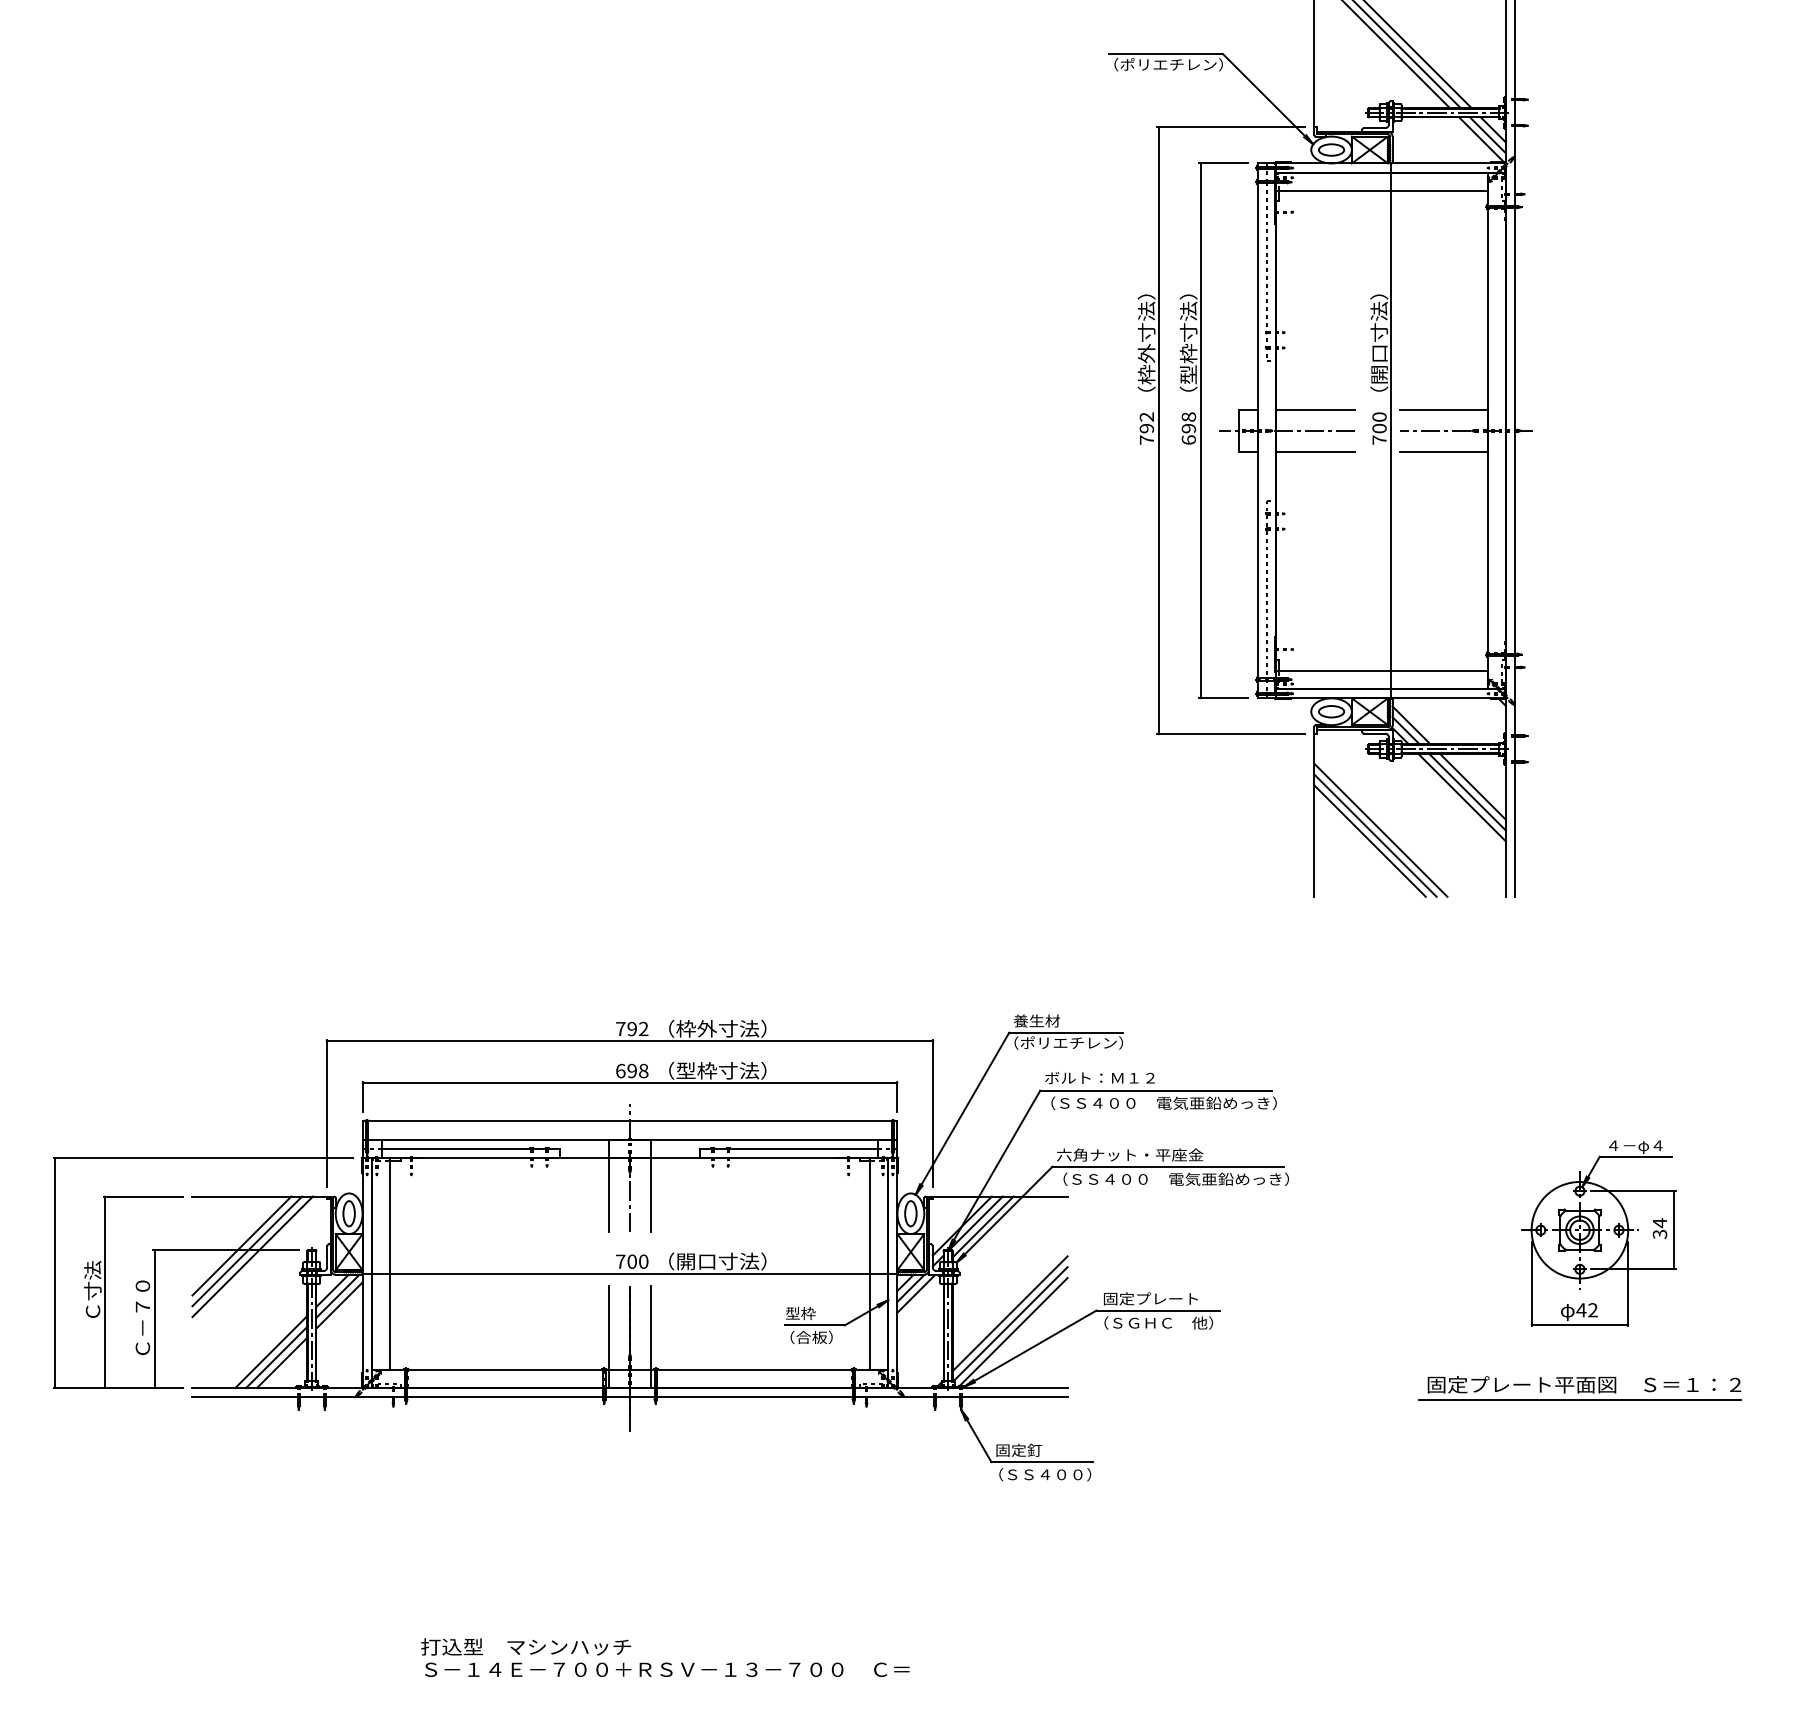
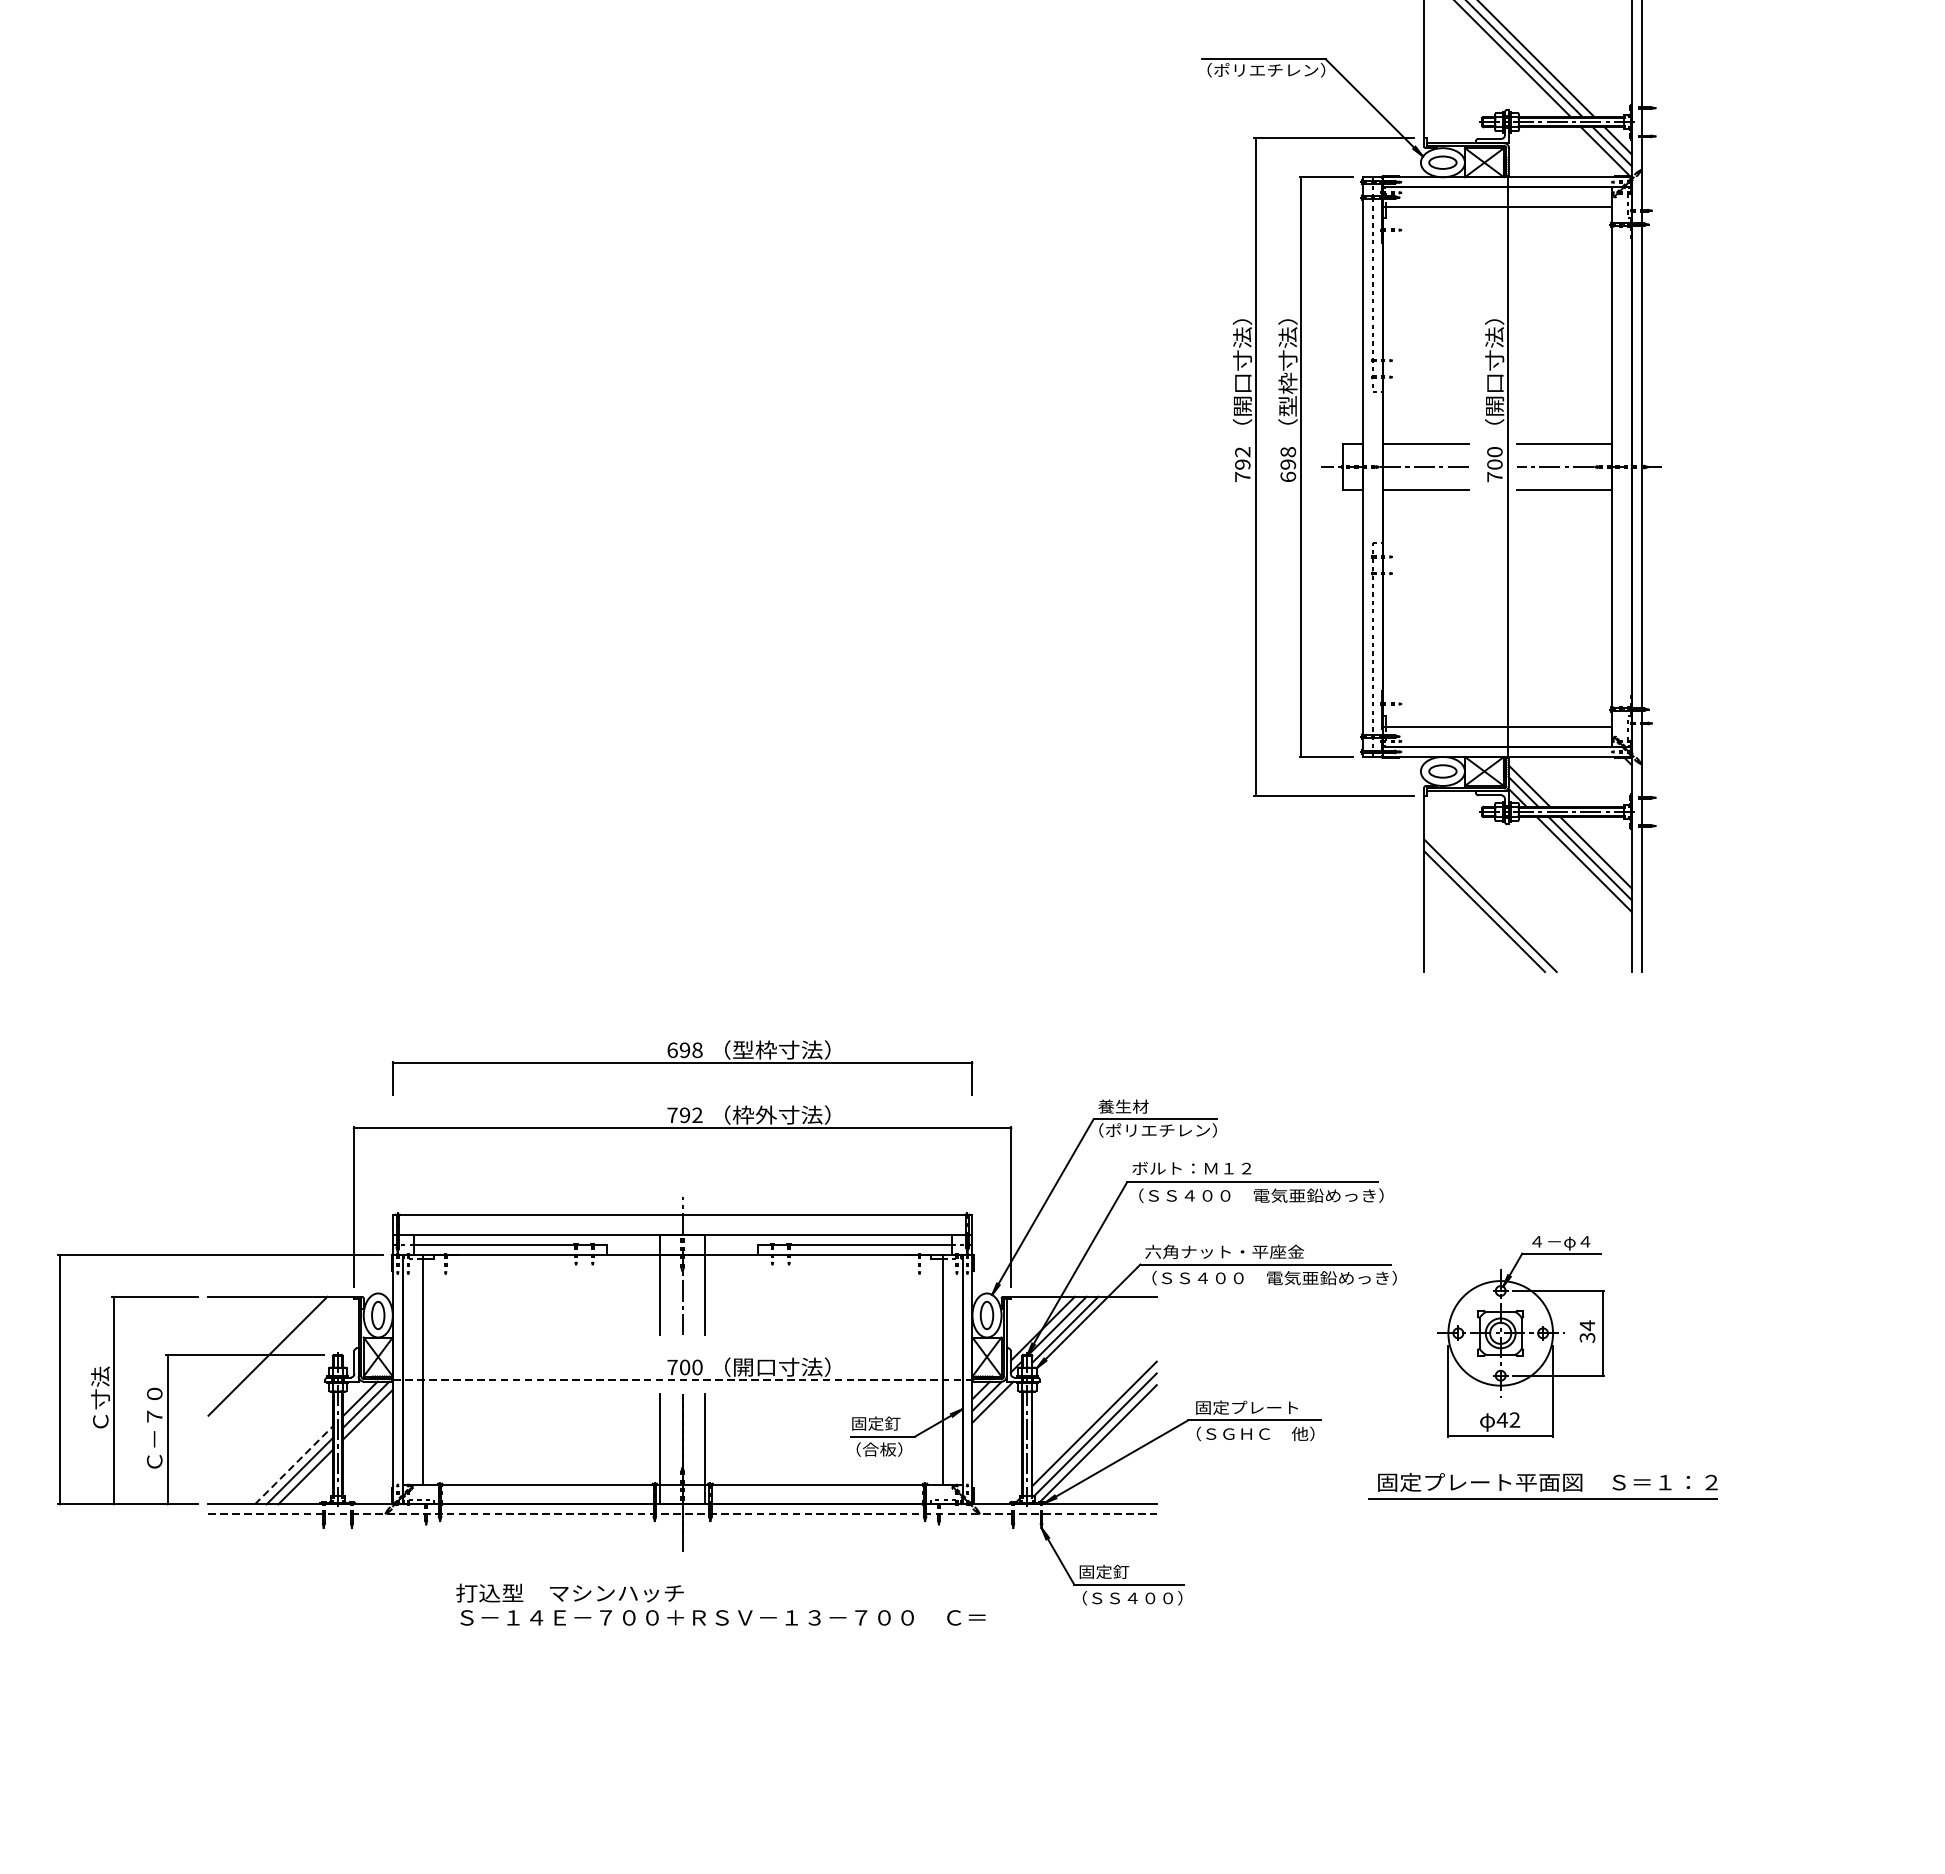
text: (1146, 363) -> (1242, 394), （枠外寸法） -> （開口寸法）
line: (1380, 829) -> (1495, 899), removed
part: (629, 1086) -> (682, 1067), moved
part: (1598, 1233) -> (1520, 1336), moved
line: (241, 1245) -> (261, 1349), removed
line: (252, 1256) -> (273, 1361), removed
line: (629, 1273) -> (682, 1380), solid -> dashed
text: (808, 1313) -> (876, 1423), 型枠 -> 固定釘
line: (271, 1352) -> (294, 1465), solid -> dashed
part: (1579, 1388) -> (1542, 1486), moved
line: (630, 1397) -> (683, 1514), solid -> dashed
text: (665, 1657) -> (721, 1604), moved

